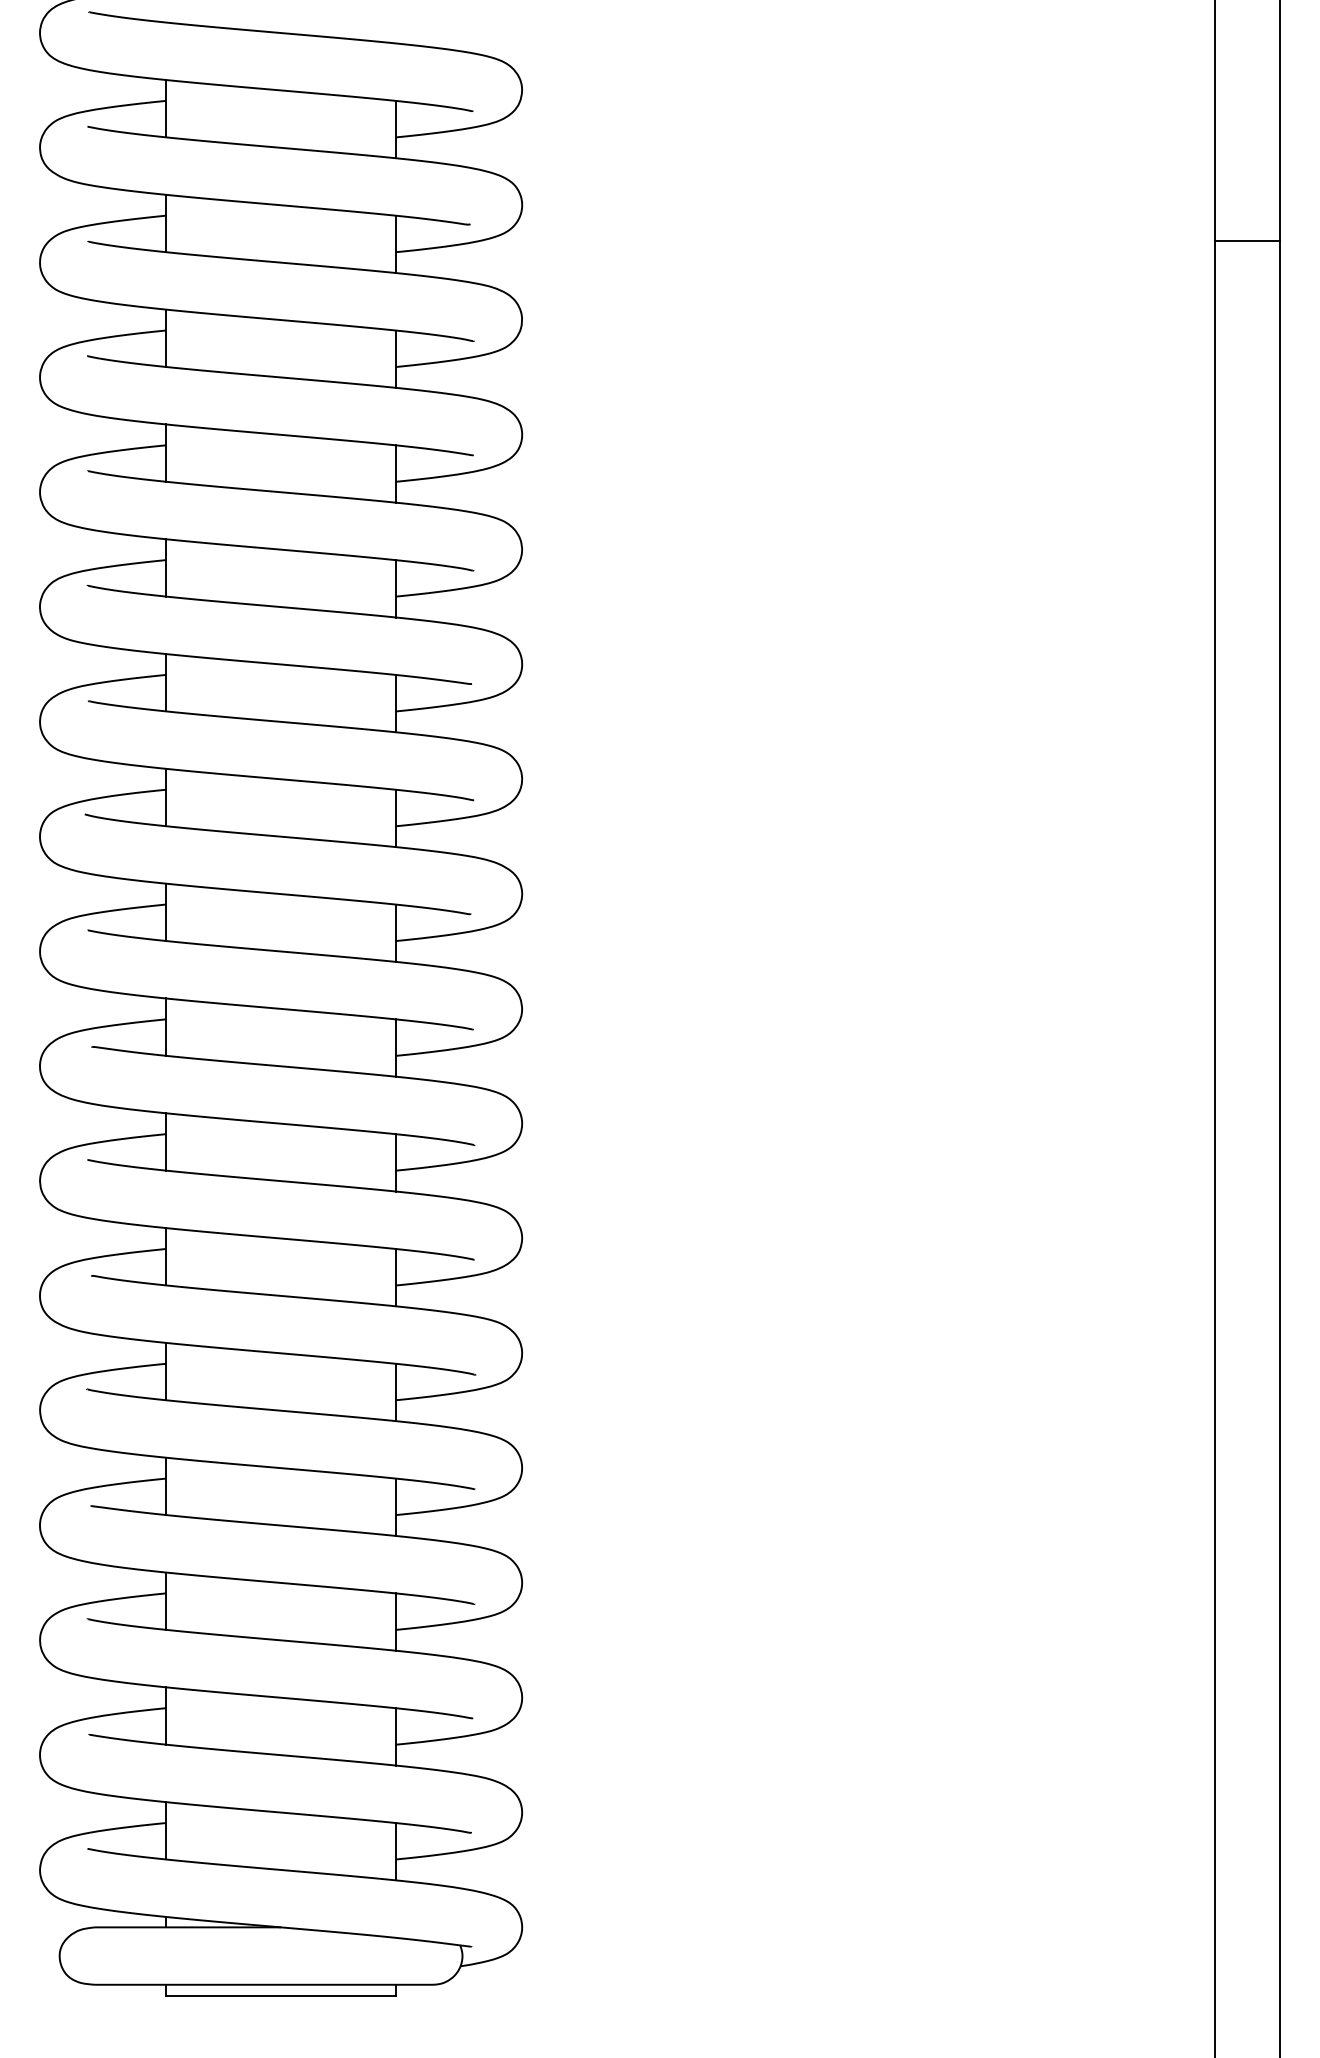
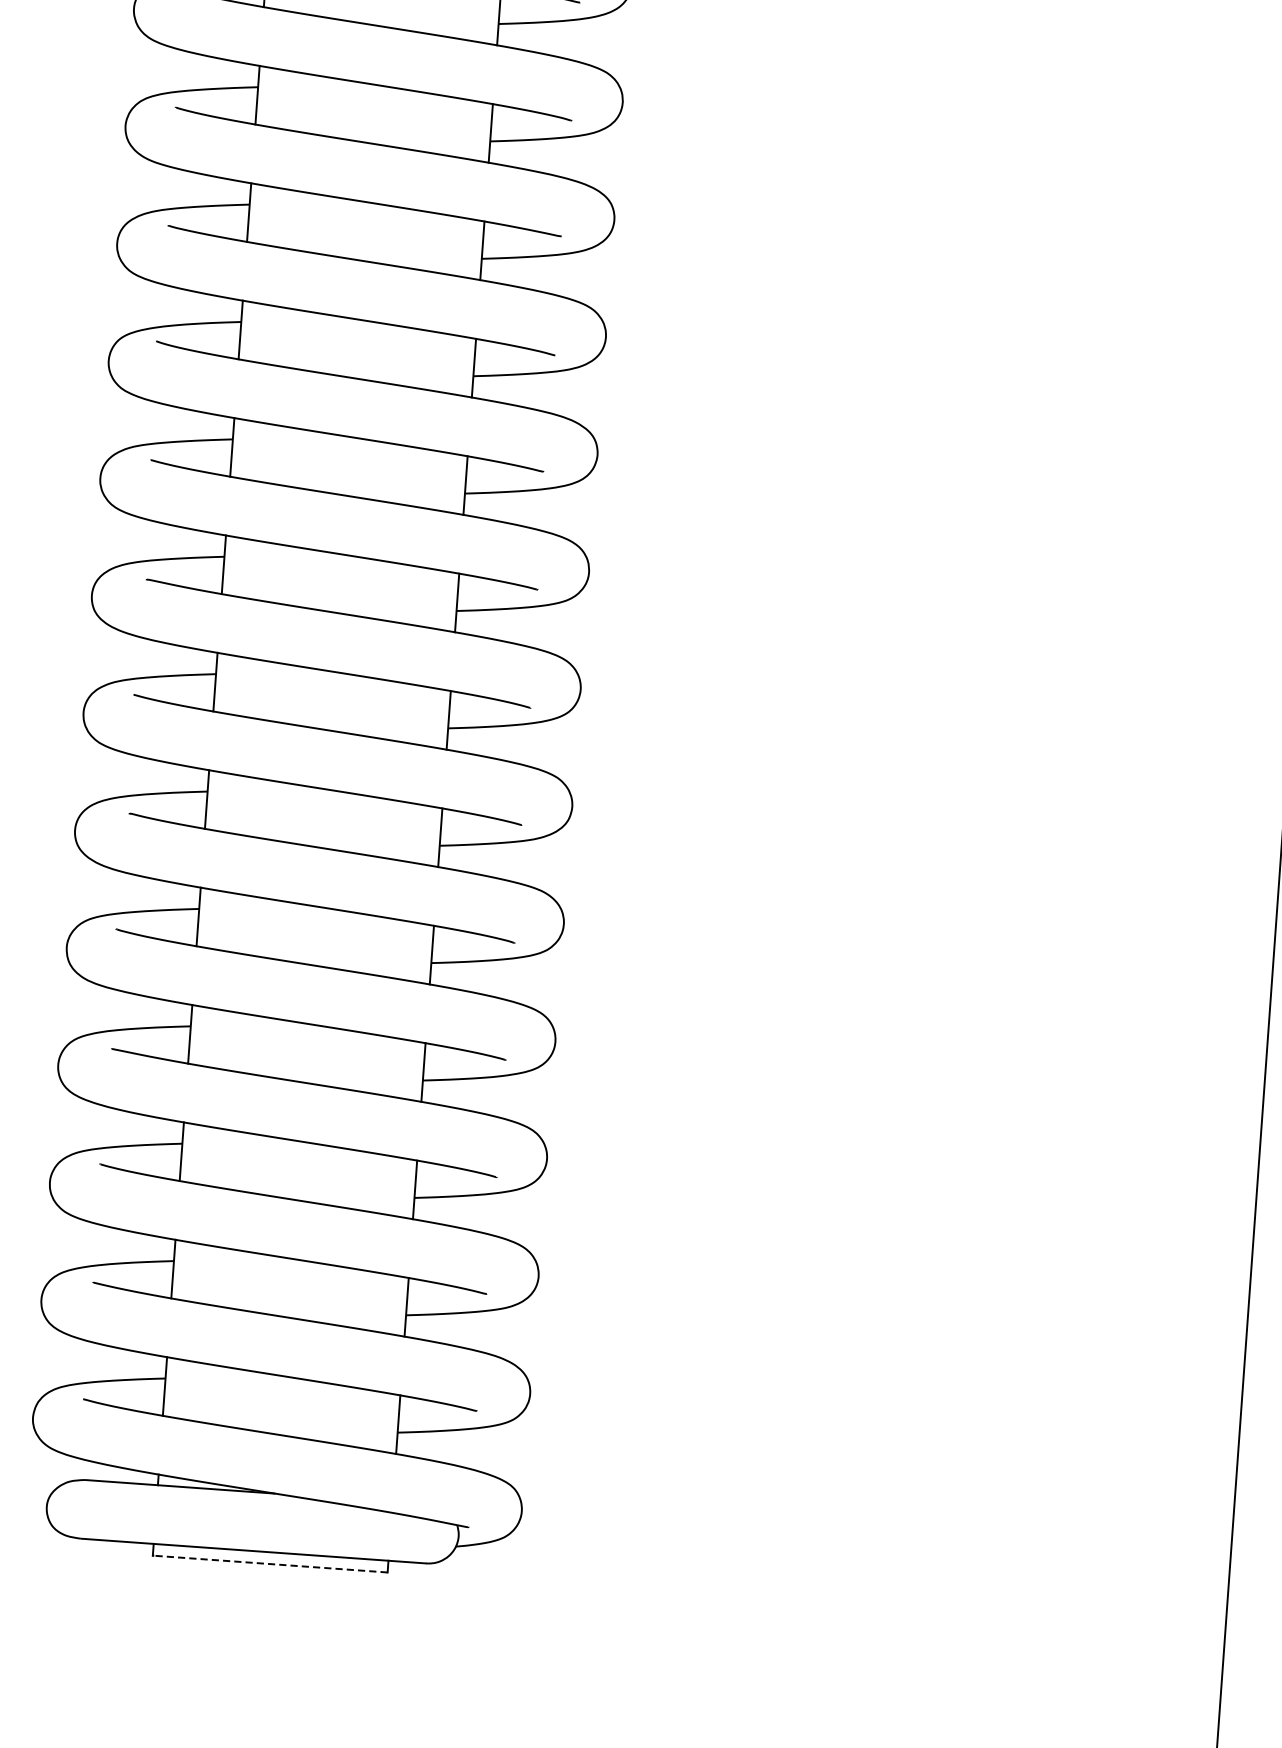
line: (281, 1996) -> (270, 1564), solid -> dashed

